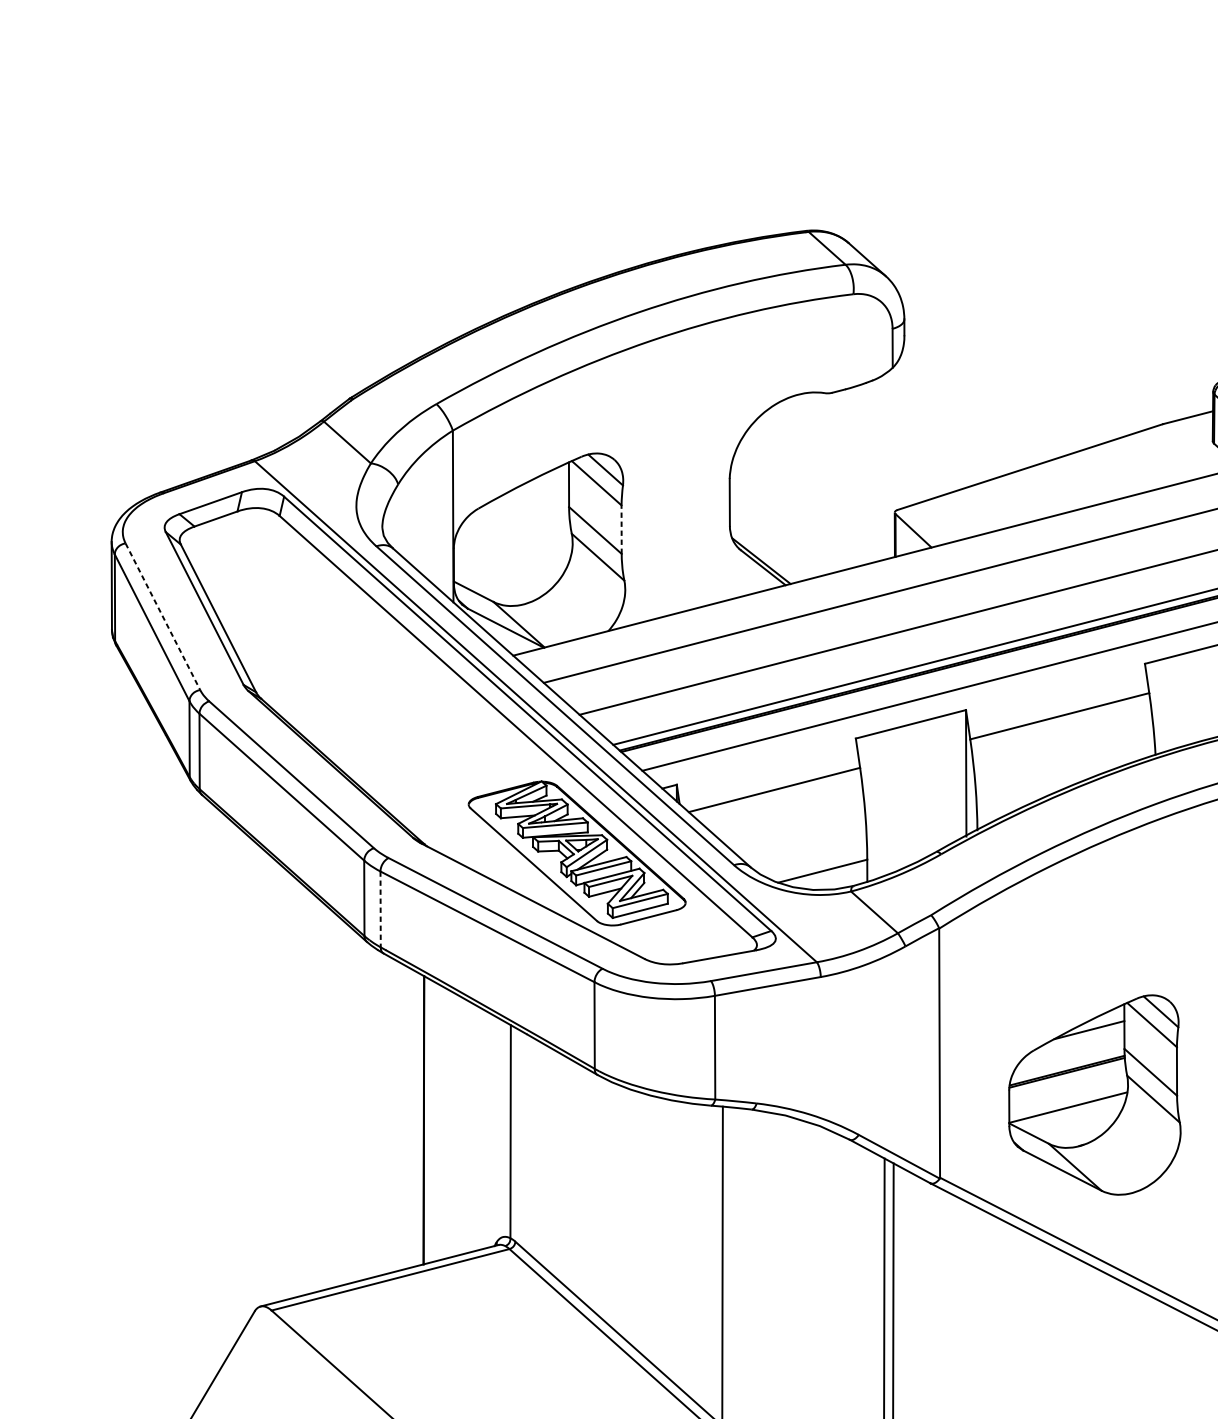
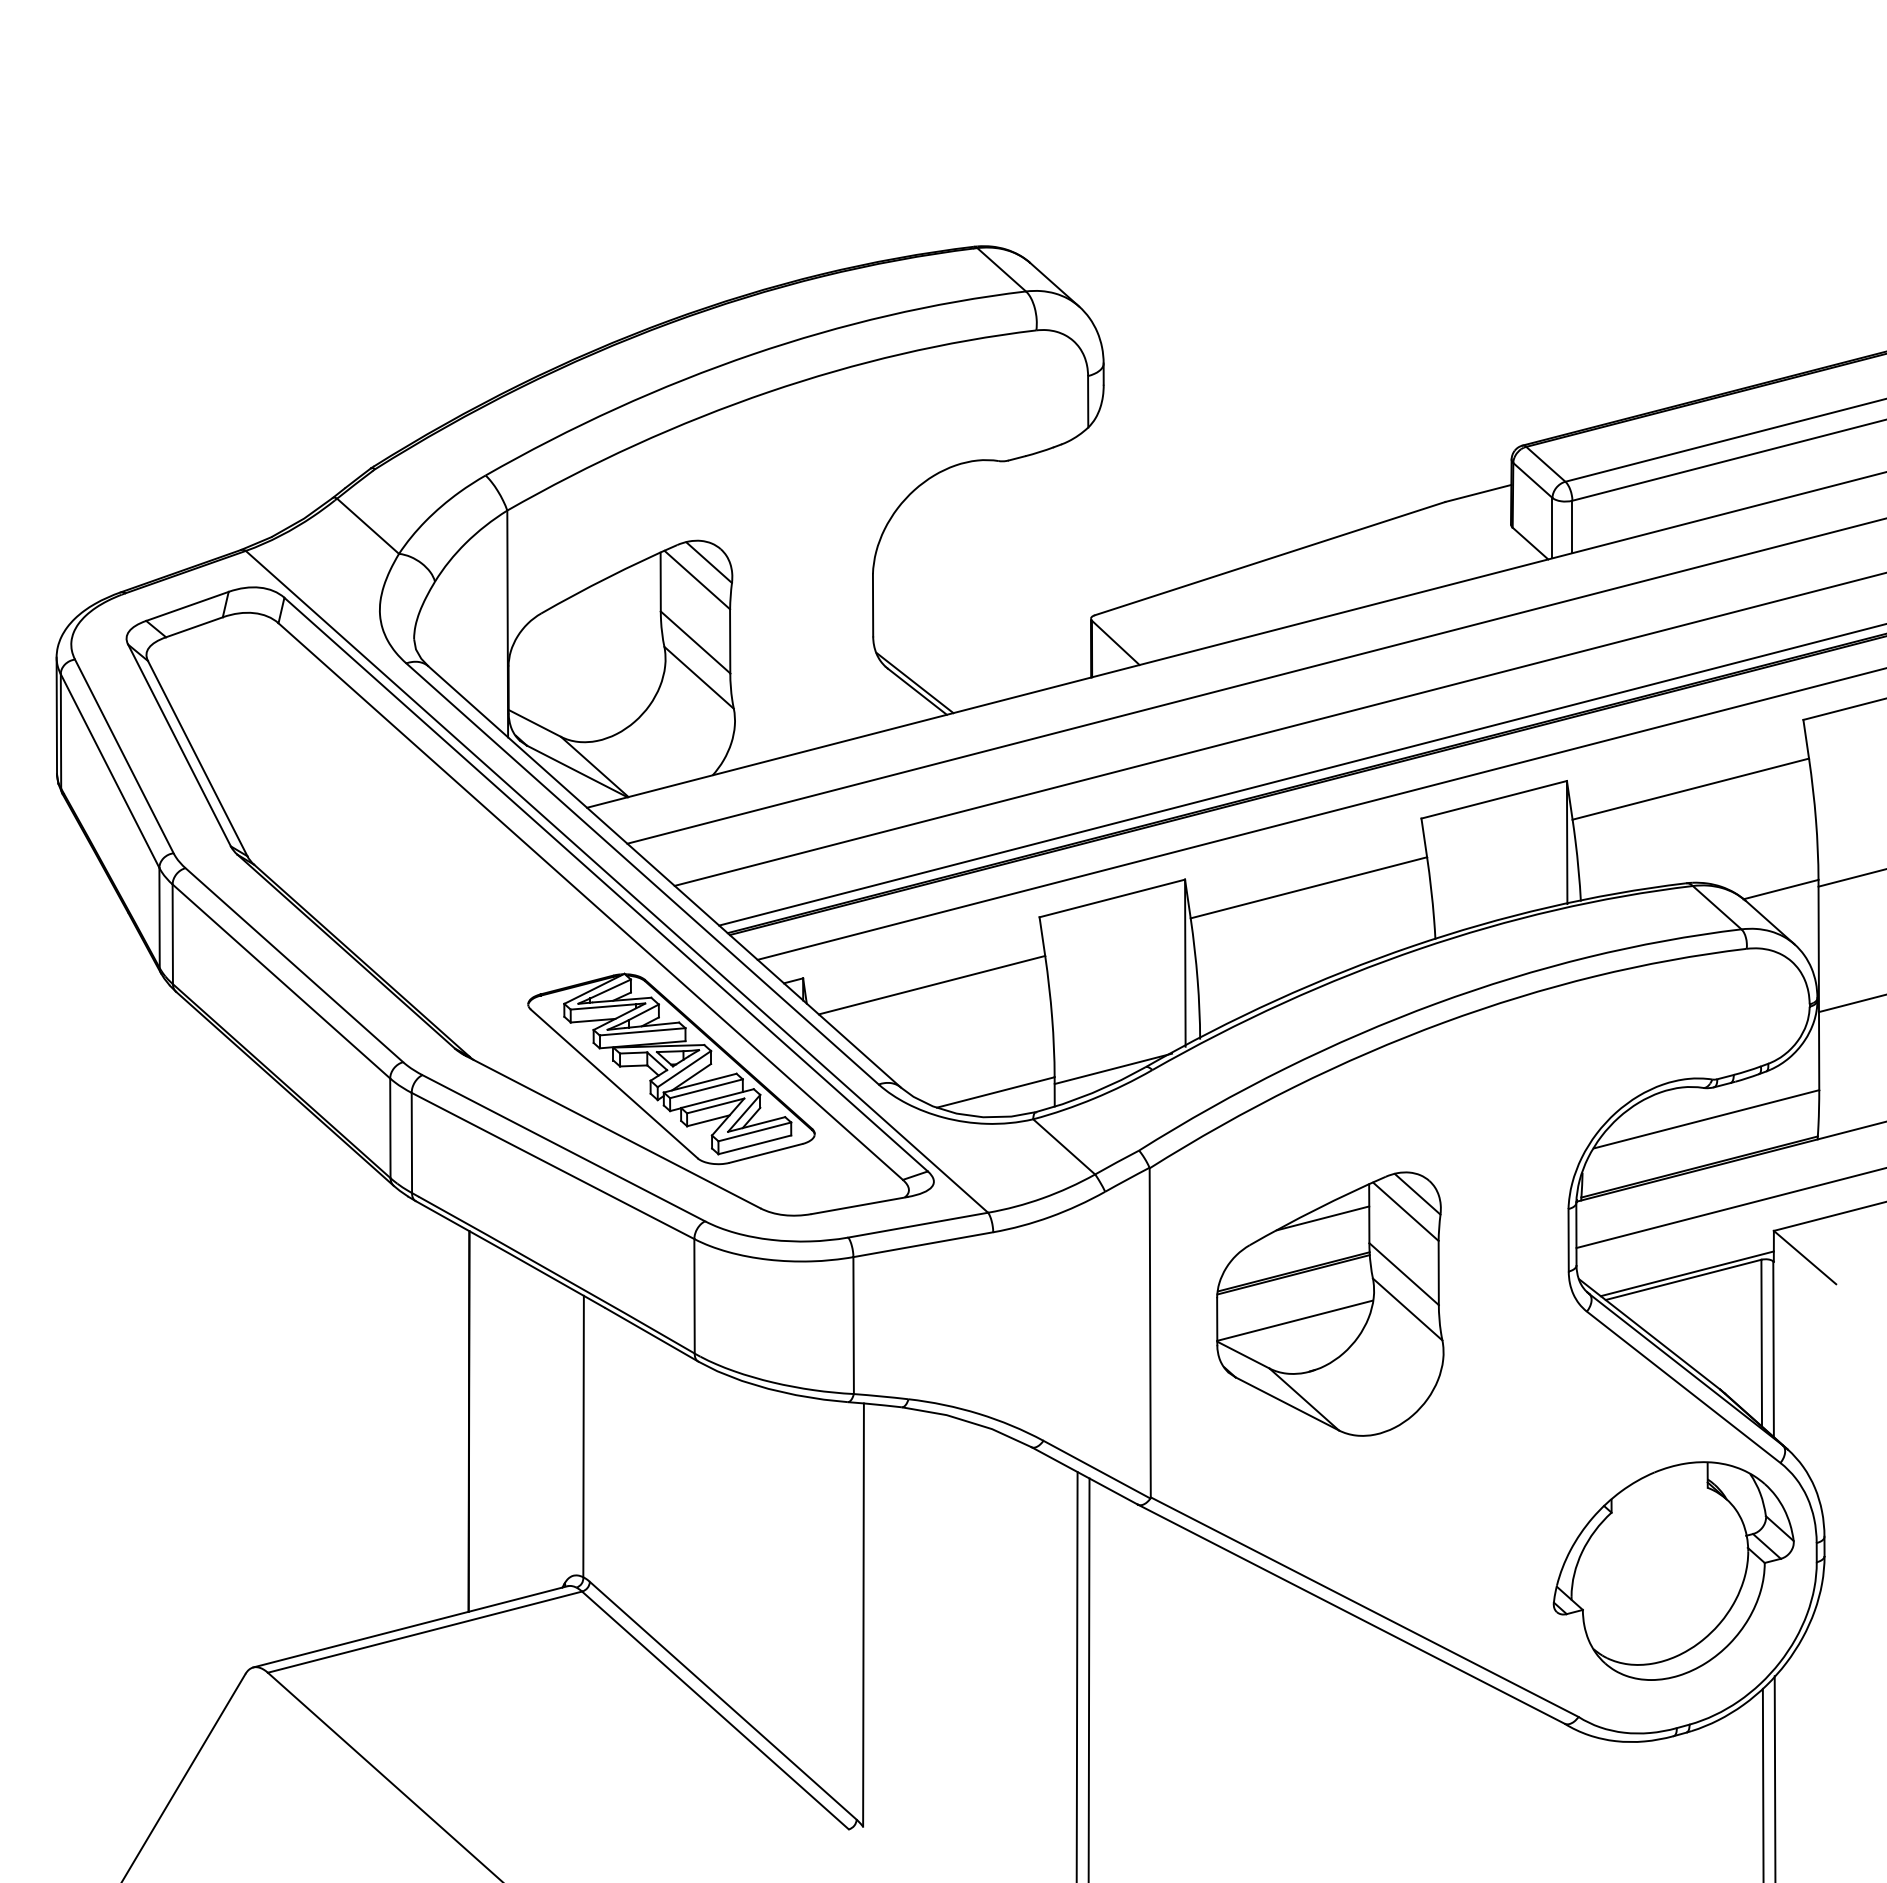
line: (621, 529) -> (730, 640), dashed -> solid
line: (163, 616) -> (124, 756), dashed -> solid
line: (911, 853) -> (1113, 1068), added
line: (380, 909) -> (411, 1143), dashed -> solid
part: (1095, 1094) -> (1330, 1303), moved

